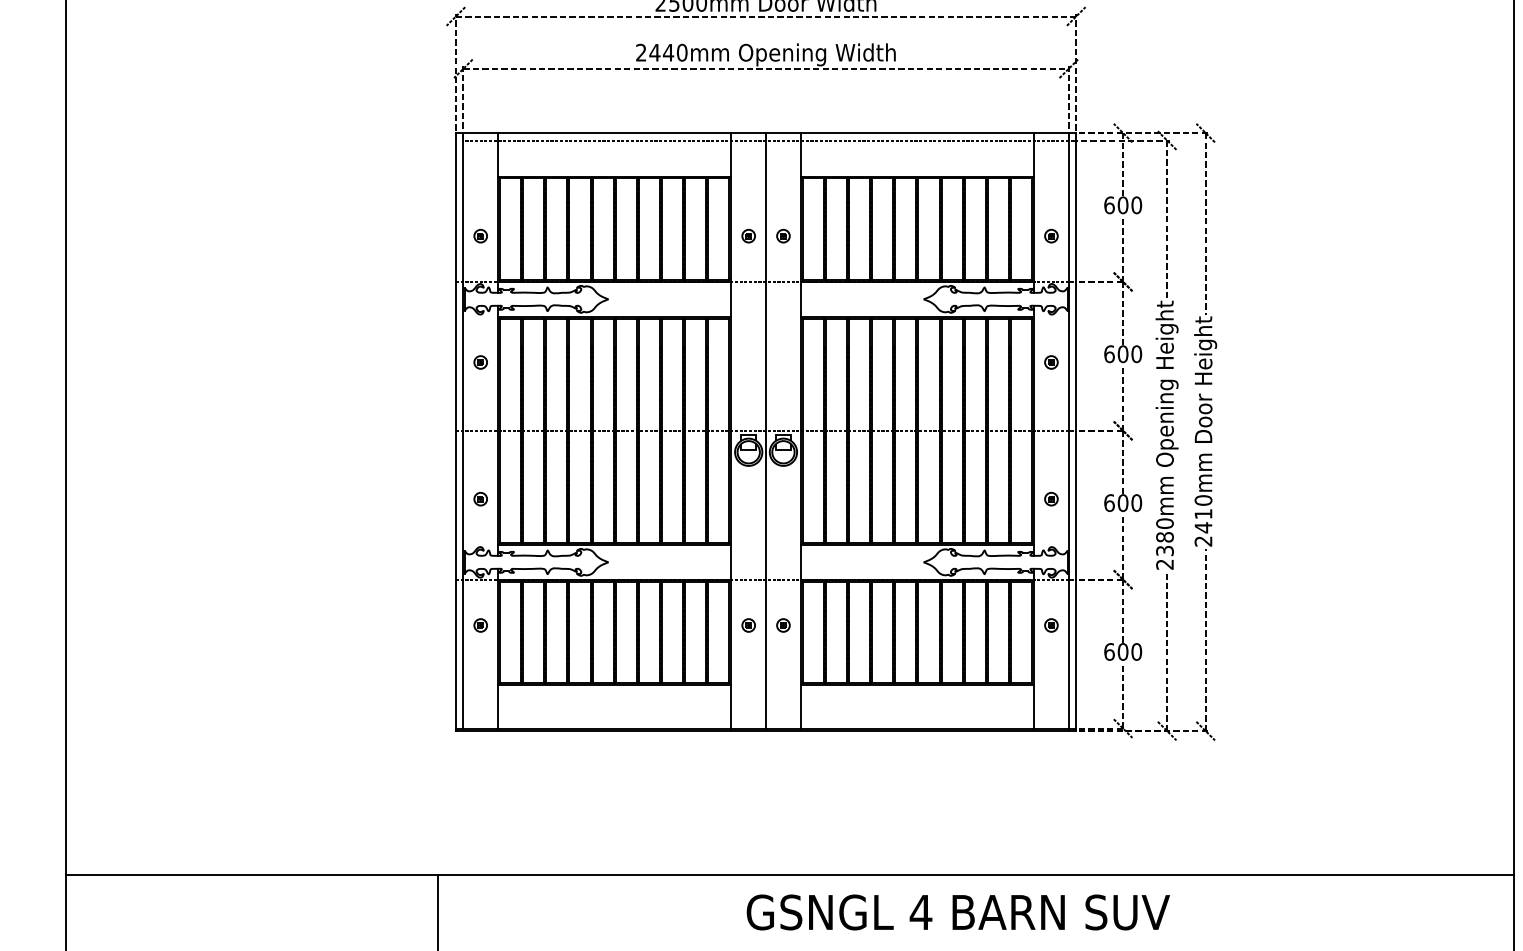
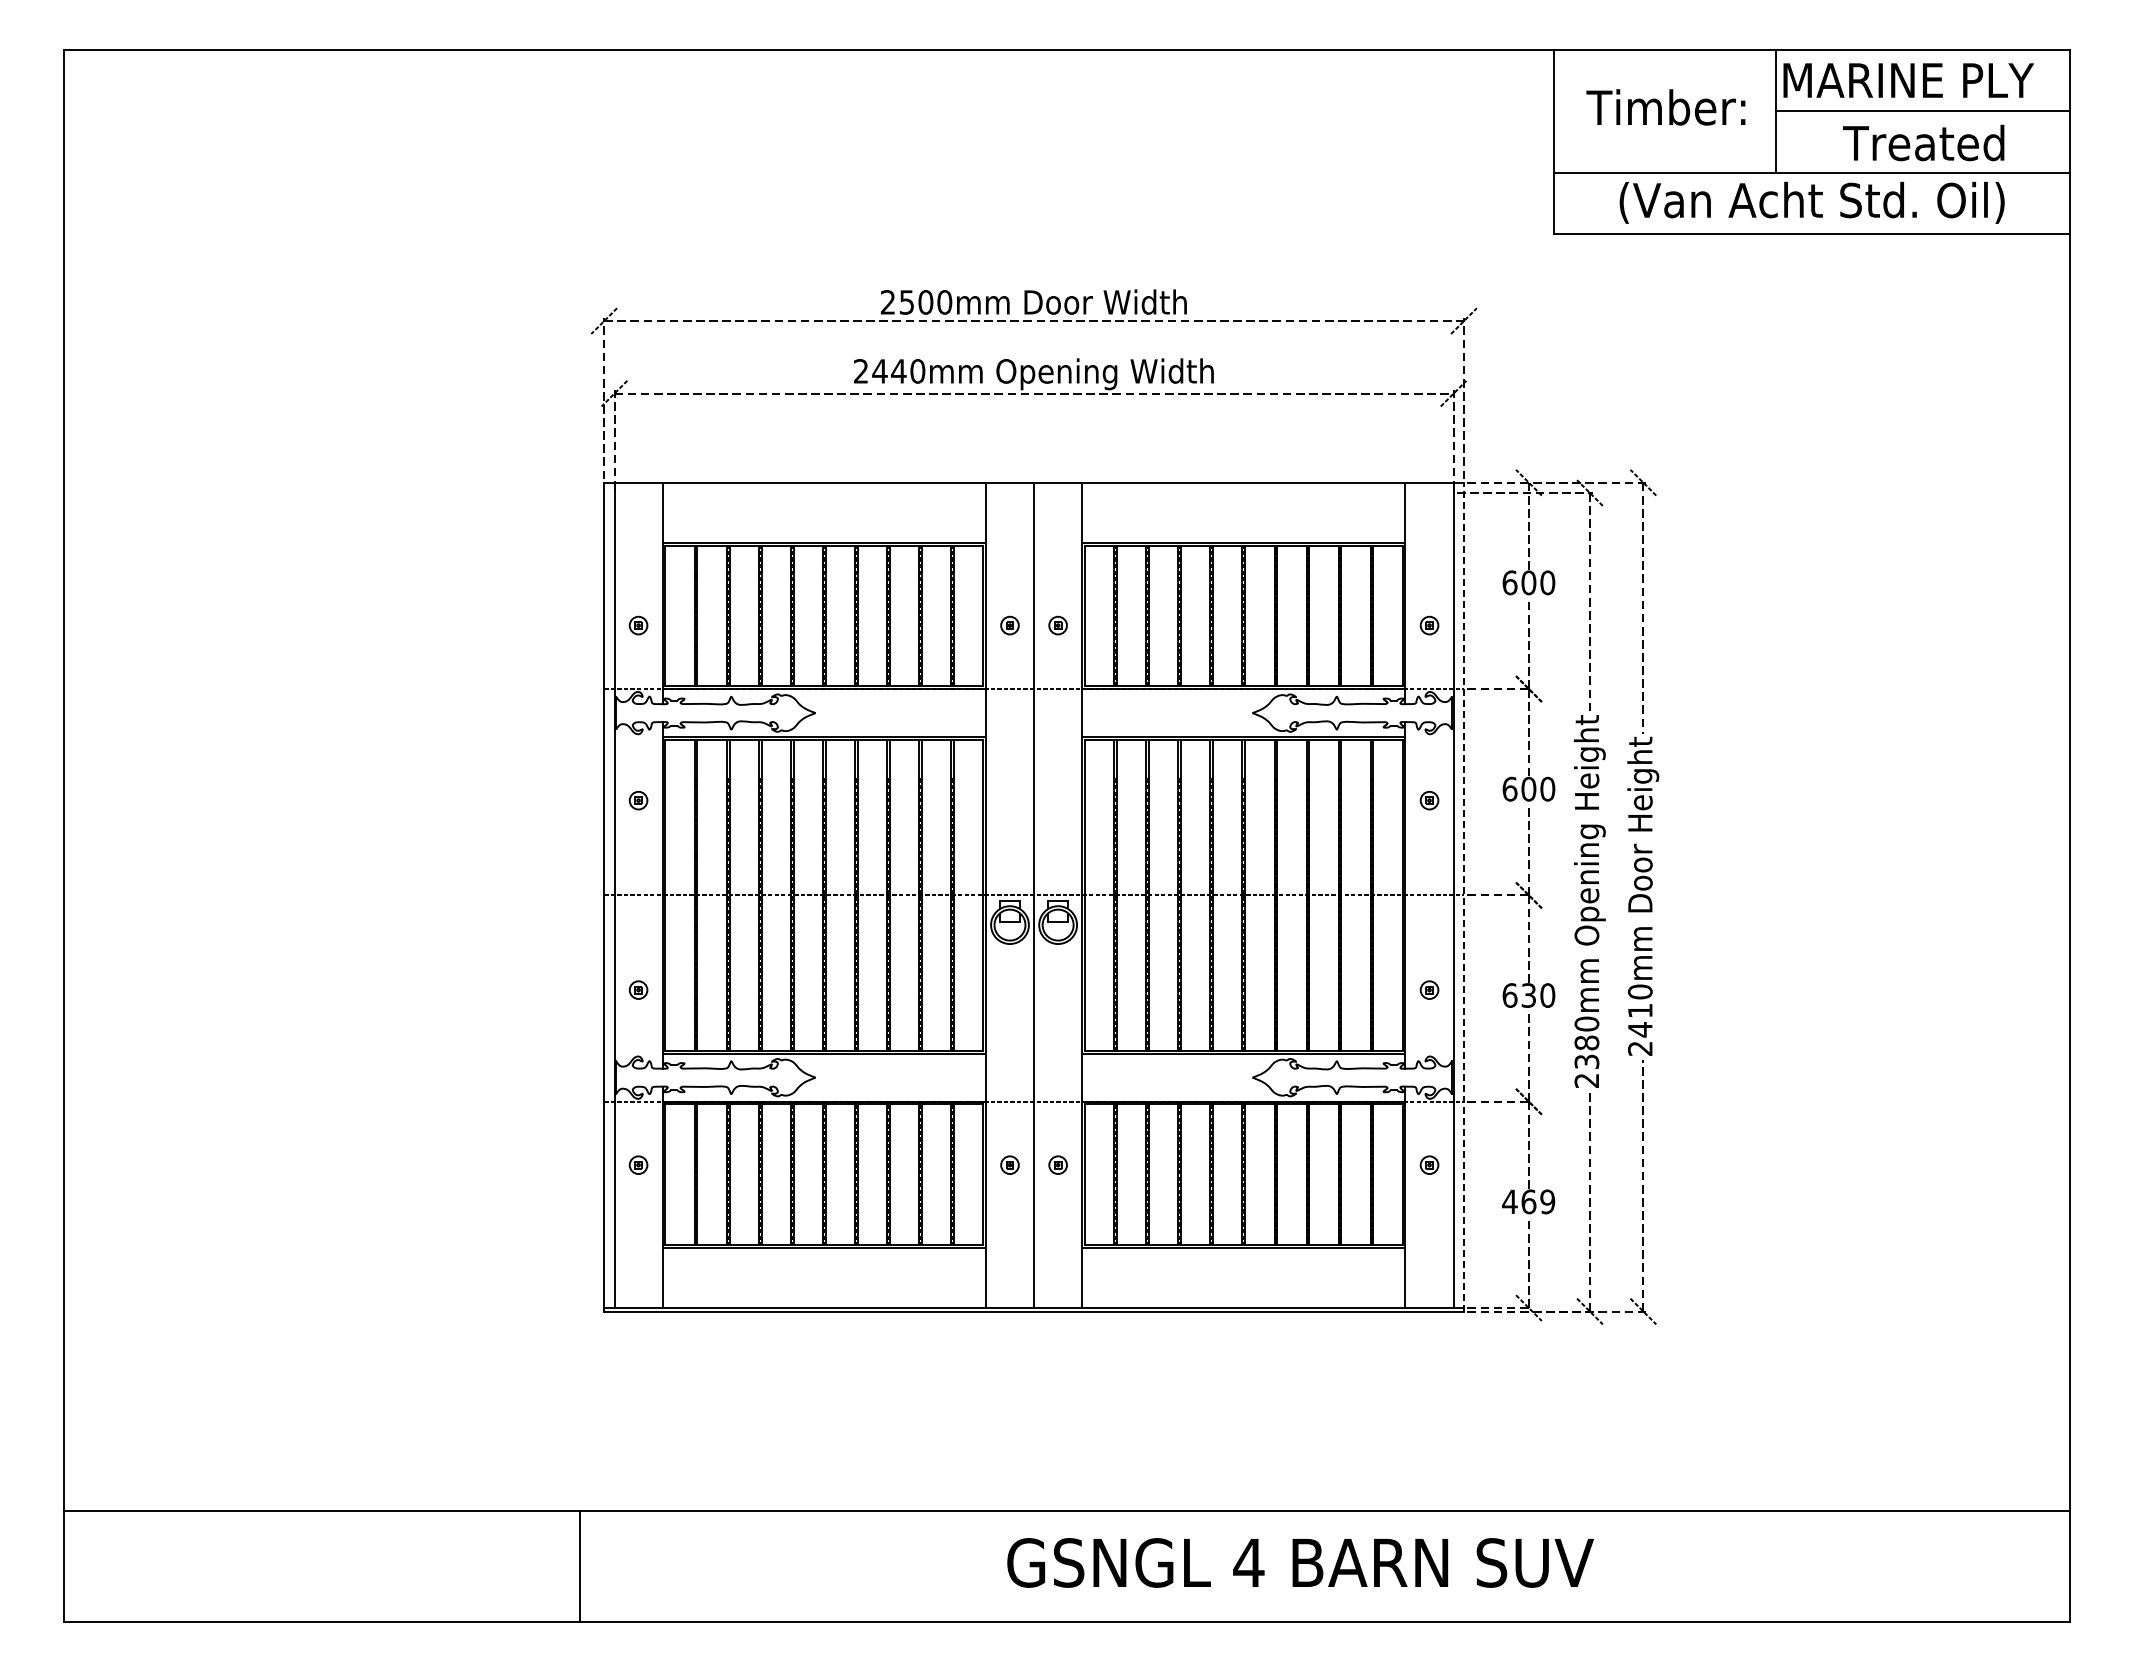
line: (765, 140) -> (1033, 493), removed
line: (1075, 431) -> (1463, 896), solid -> dashed
text: (1122, 503) -> (1528, 995), 600 -> 630
text: (1122, 651) -> (1528, 1201), 600 -> 469

